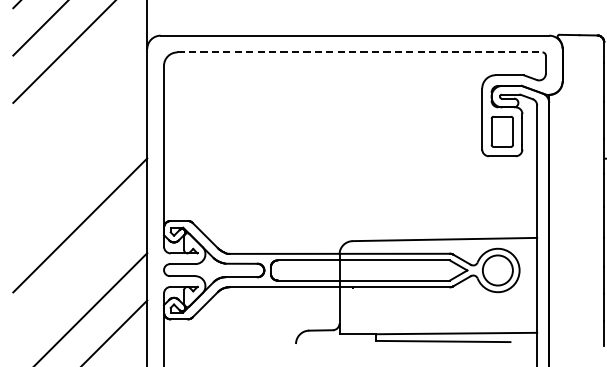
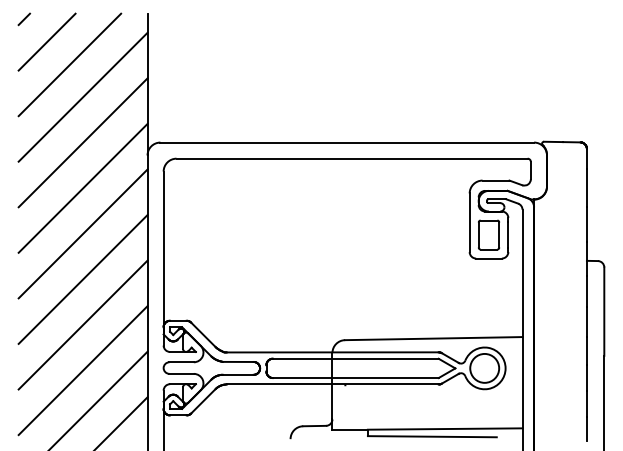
line: (360, 52) -> (352, 158), dashed -> solid
line: (79, 82) -> (82, 187), added
line: (79, 130) -> (82, 233), added
line: (79, 178) -> (82, 279), added
line: (79, 272) -> (82, 370), added

